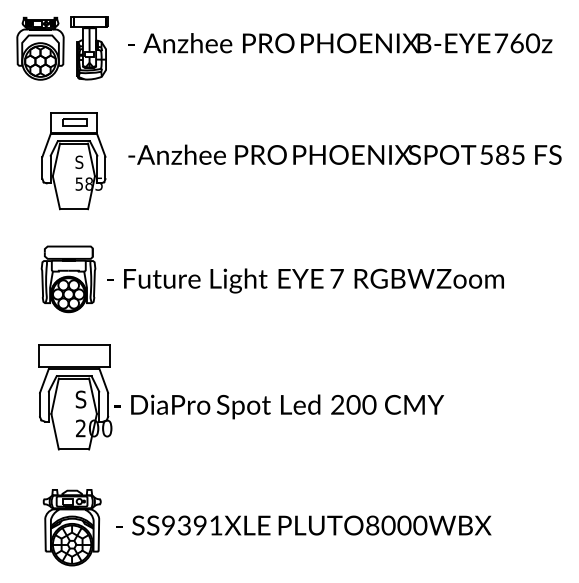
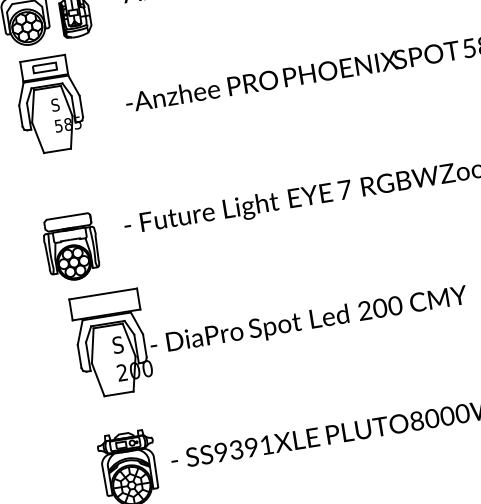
part: (73, 161) -> (49, 105), moved
part: (68, 279) -> (71, 248), moved

